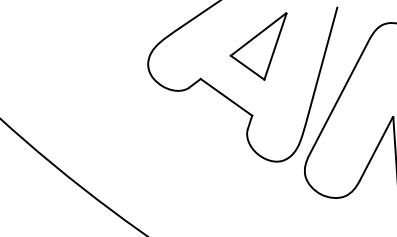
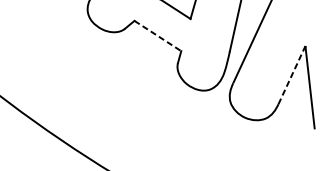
line: (226, 97) -> (157, 36), solid -> dashed
line: (376, 149) -> (292, 75), solid -> dashed

